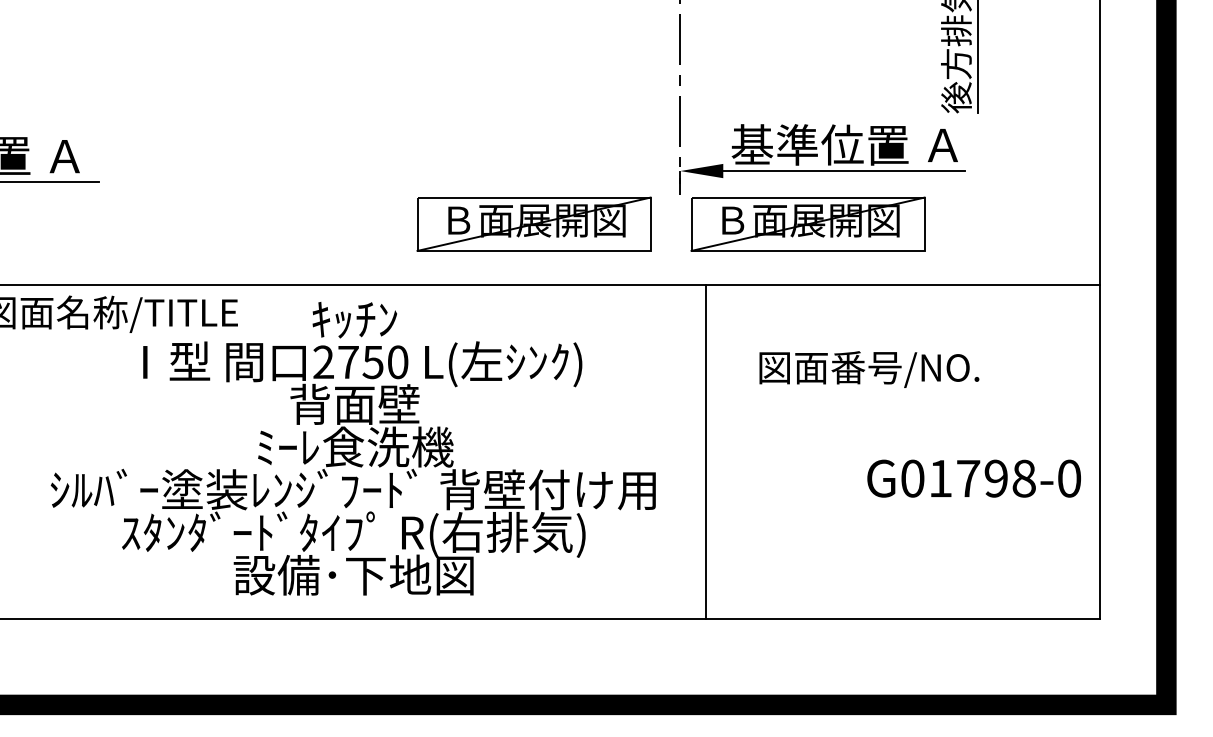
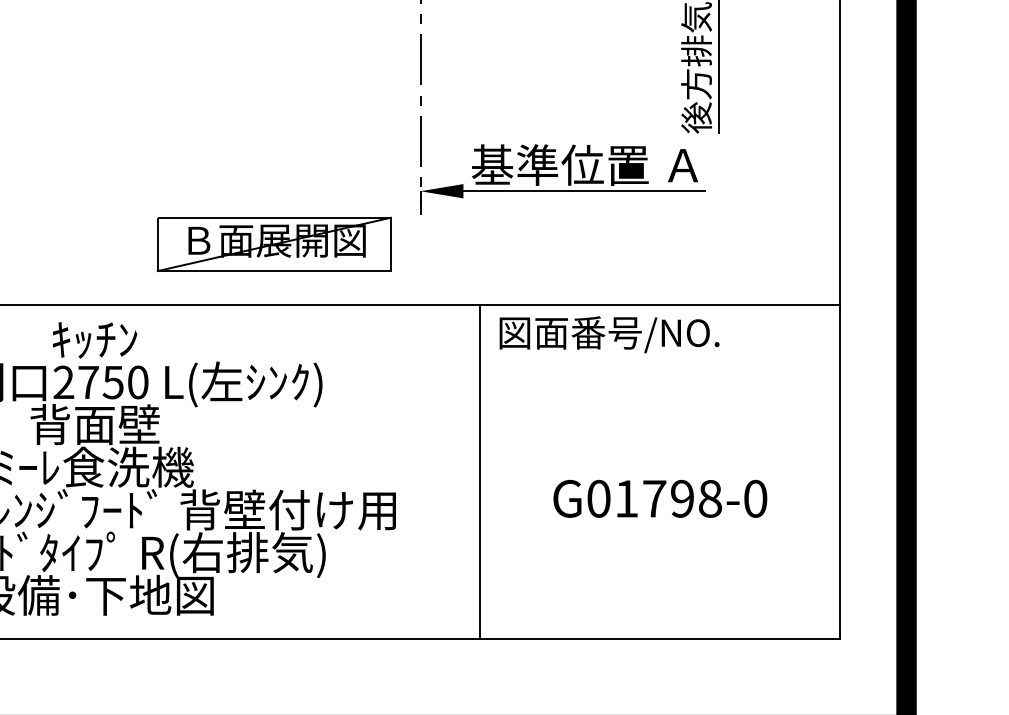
part: (807, 223) -> (547, 243), removed
text: (869, 369) -> (609, 334), moved
line: (706, 451) -> (480, 471), moved
text: (973, 478) -> (659, 498), moved

